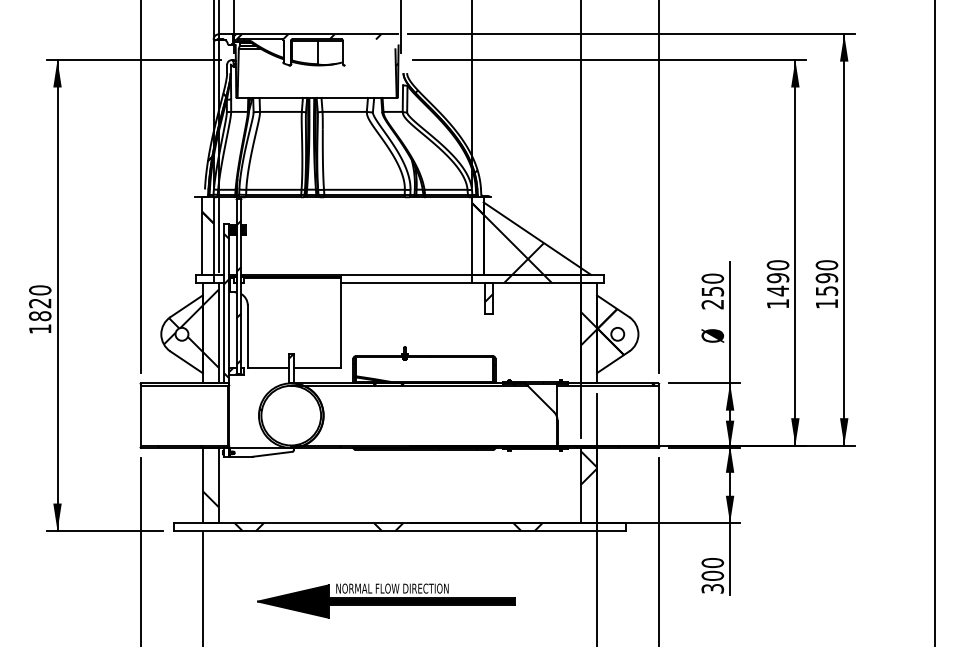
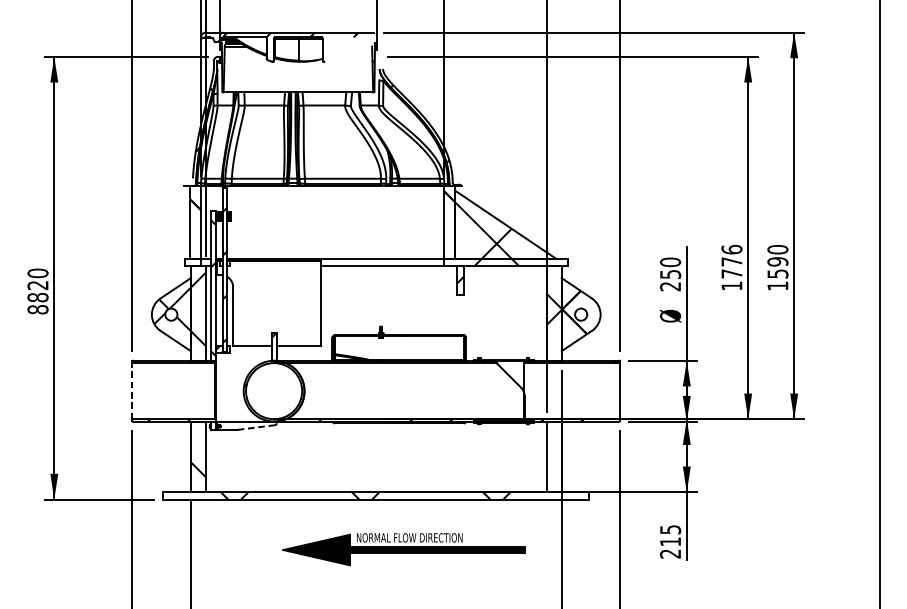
text: (777, 278) -> (731, 262), 1490 -> 1776
text: (40, 329) -> (38, 310), 1820 -> 8820
line: (140, 415) -> (132, 391), solid -> dashed
line: (272, 454) -> (256, 427), solid -> dashed
hatch: (588, 467) -> (553, 439), removed
text: (712, 575) -> (670, 541), 300 -> 215
part: (386, 600) -> (404, 549), moved

